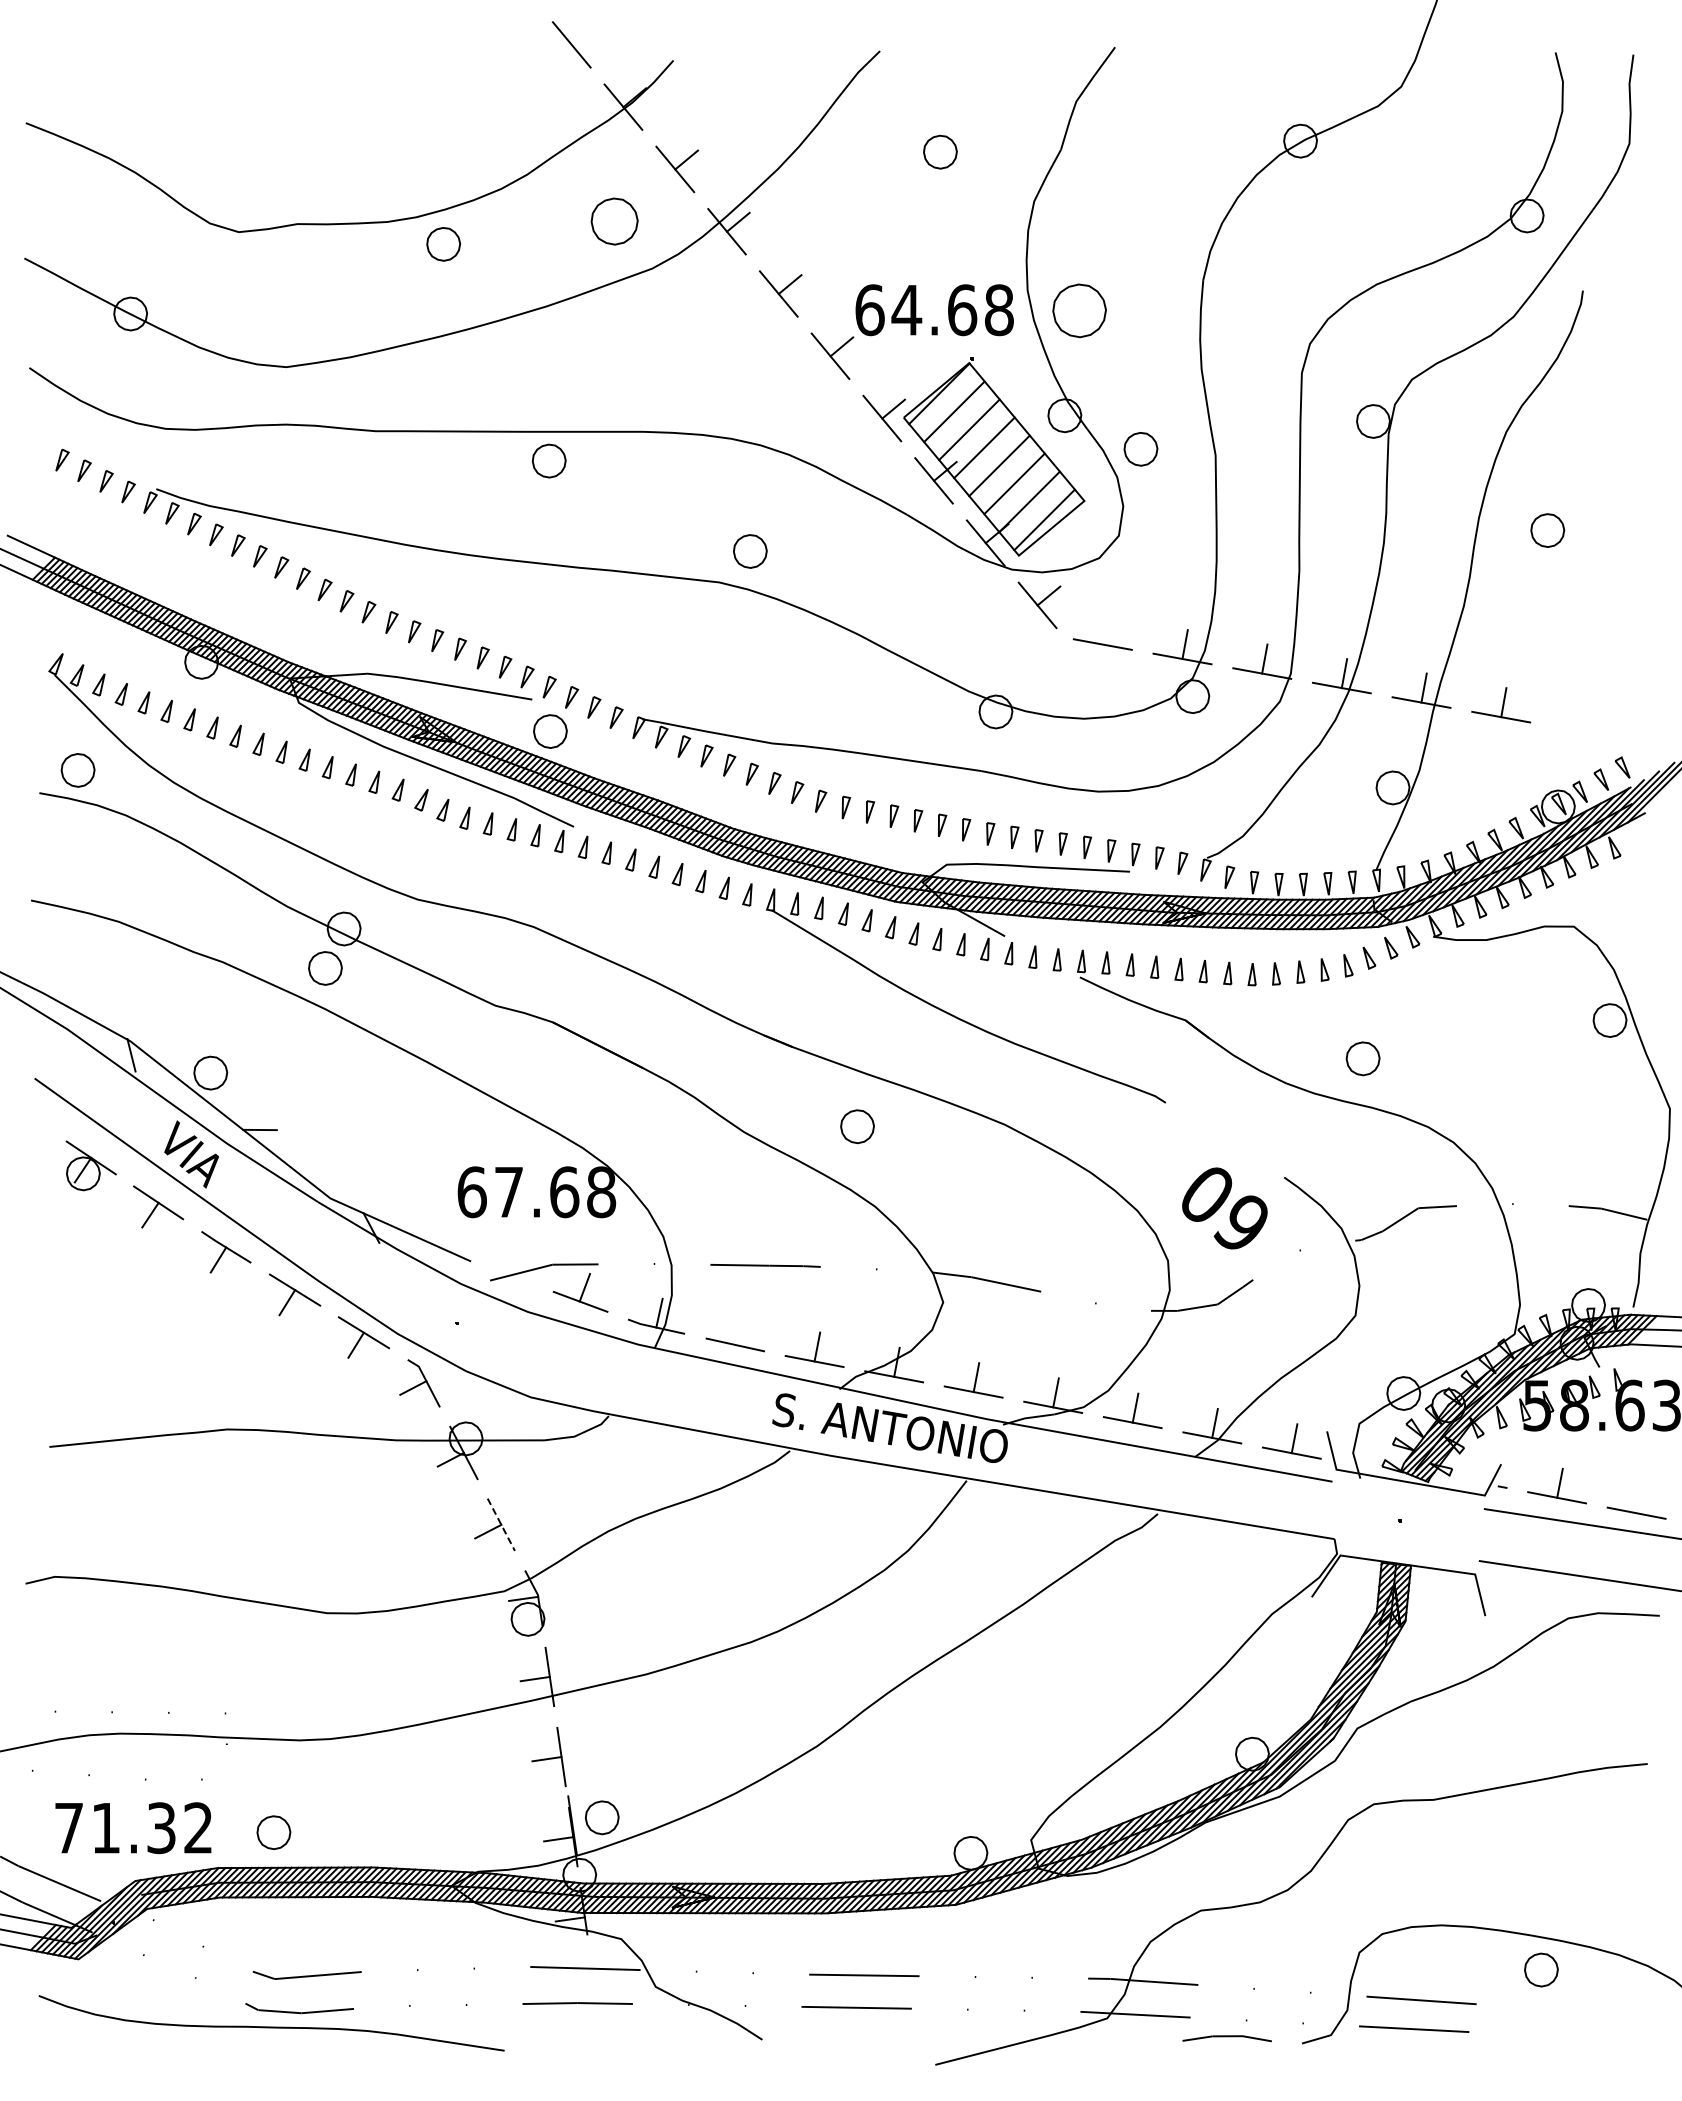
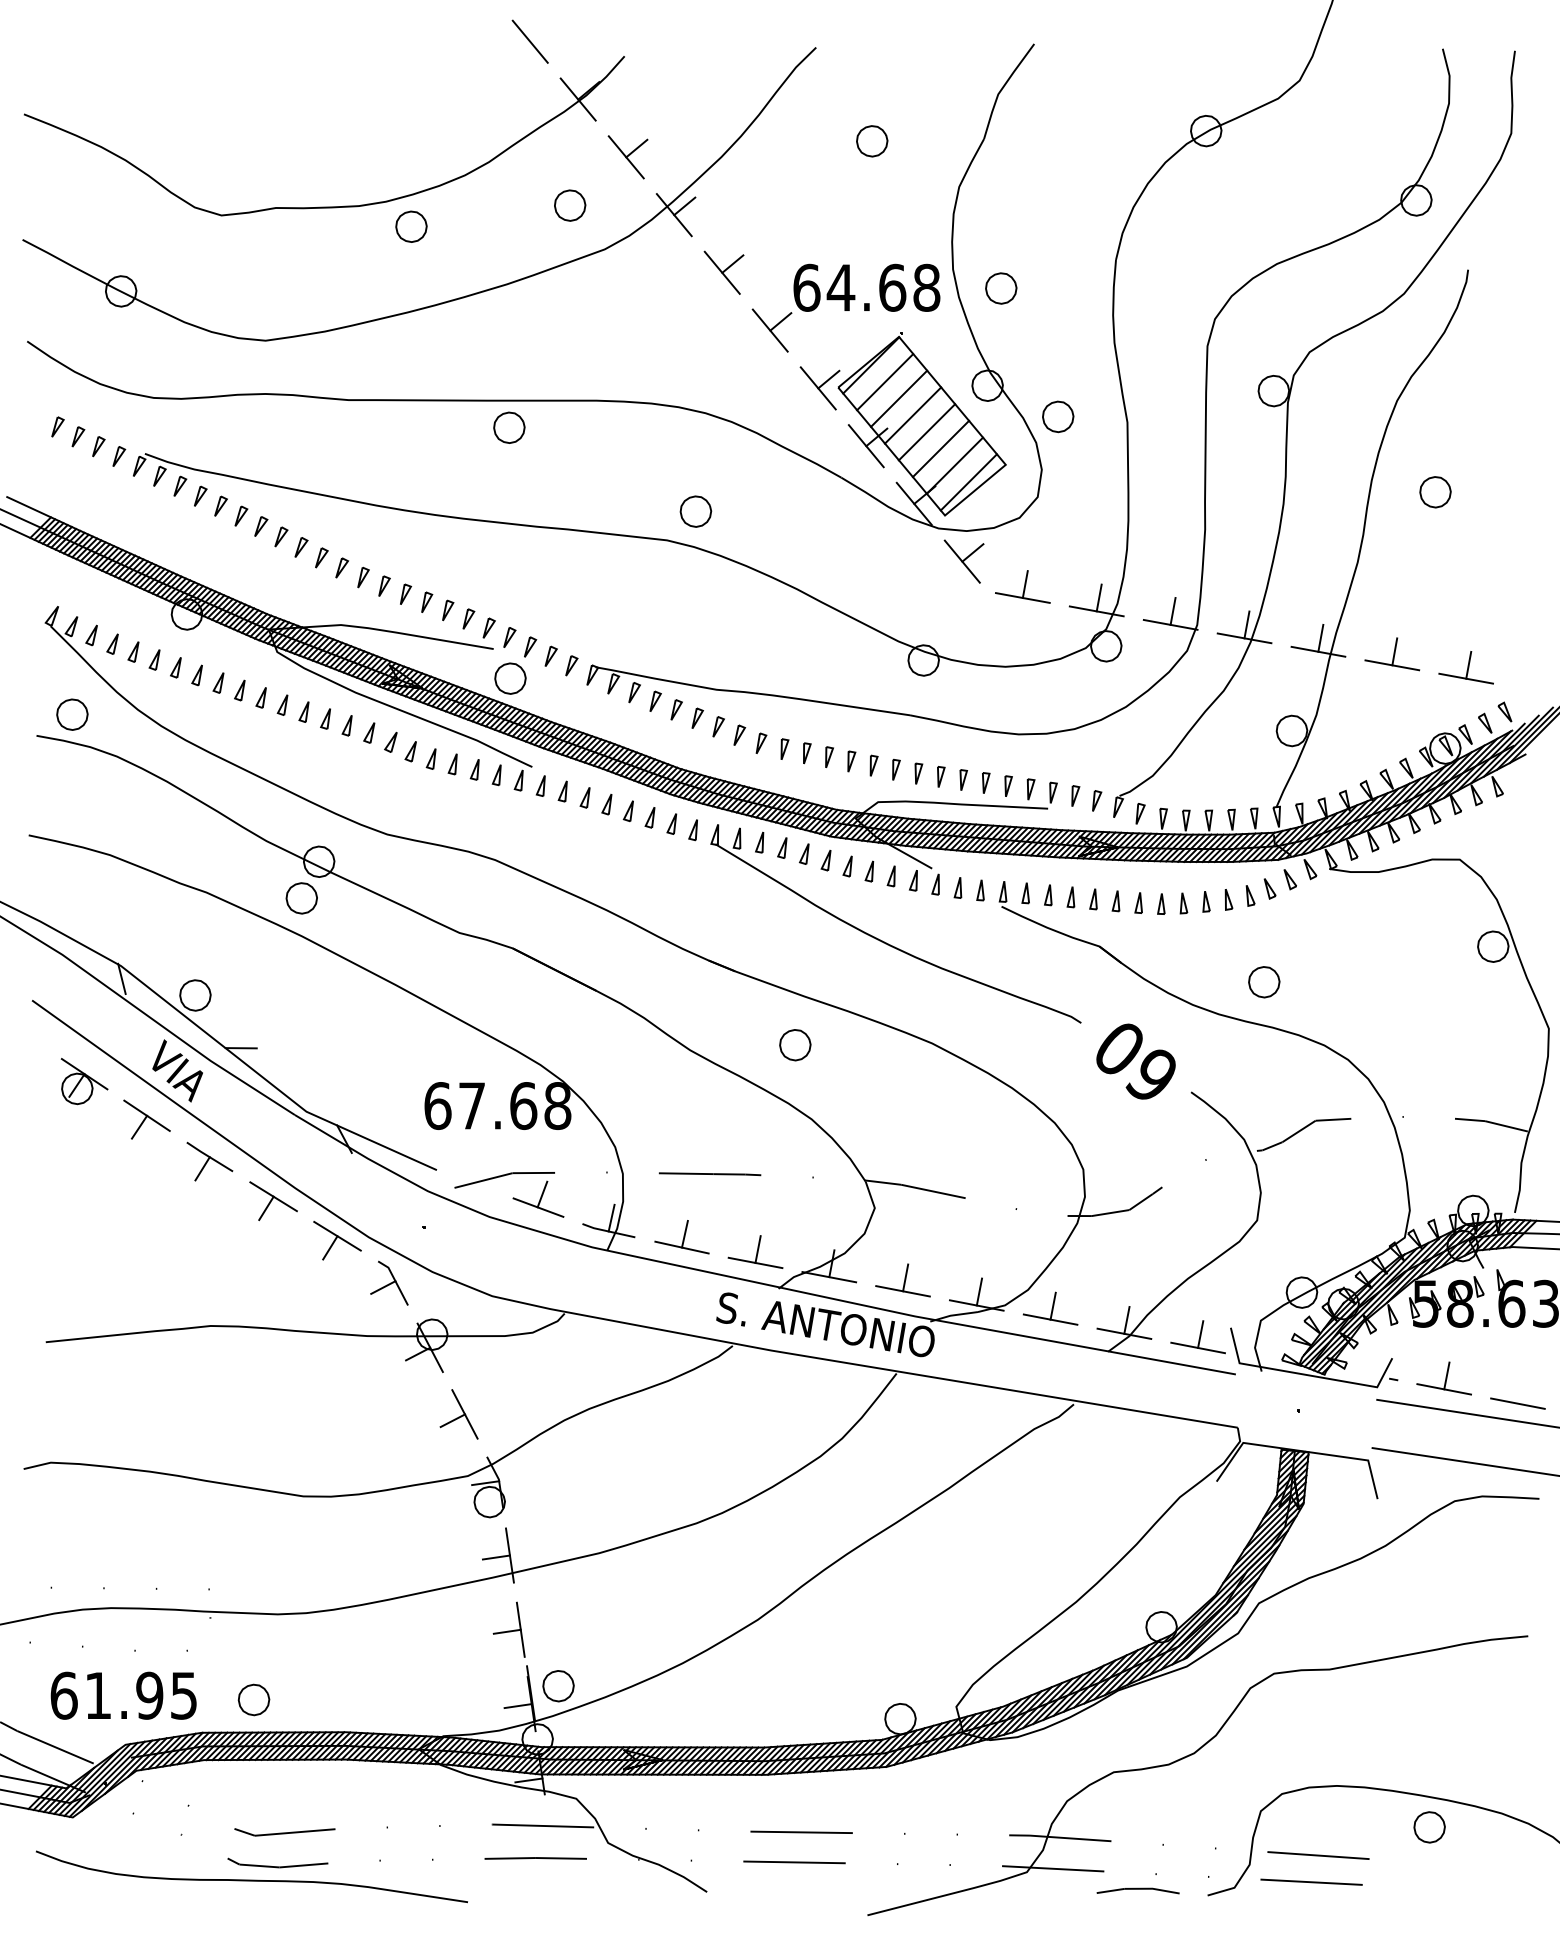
part: (614, 221) -> (569, 205), size x0.71
part: (1079, 310) -> (1001, 288), size x0.62
line: (1105, 629) -> (1025, 584), added
part: (1580, 719) -> (1465, 667), added
text: (1224, 1208) -> (1135, 1061), moved
line: (738, 1330) -> (684, 1234), added
line: (501, 1525) -> (465, 1415), dashed -> solid
text: (132, 1828) -> (122, 1696), 71.32 -> 61.95

